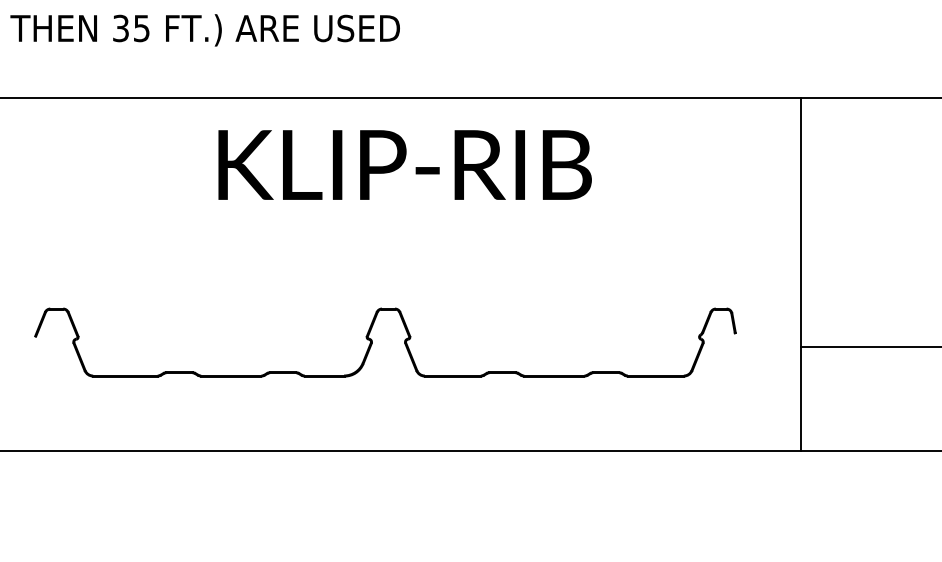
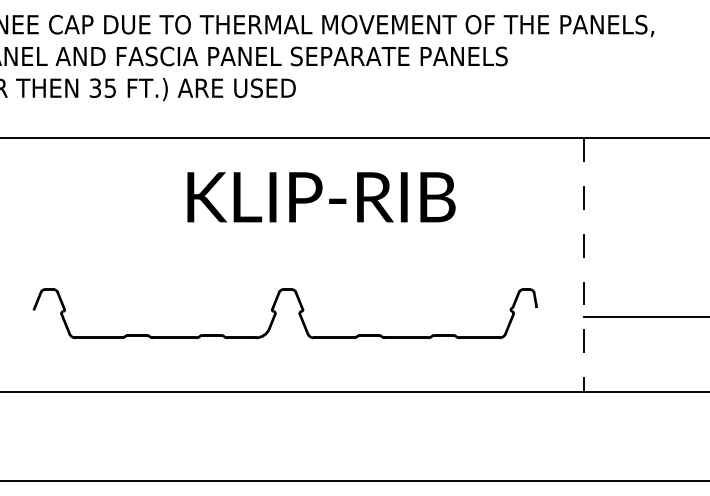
text: (405, 165) -> (321, 197), moved
line: (800, 275) -> (583, 265), solid -> dashed

